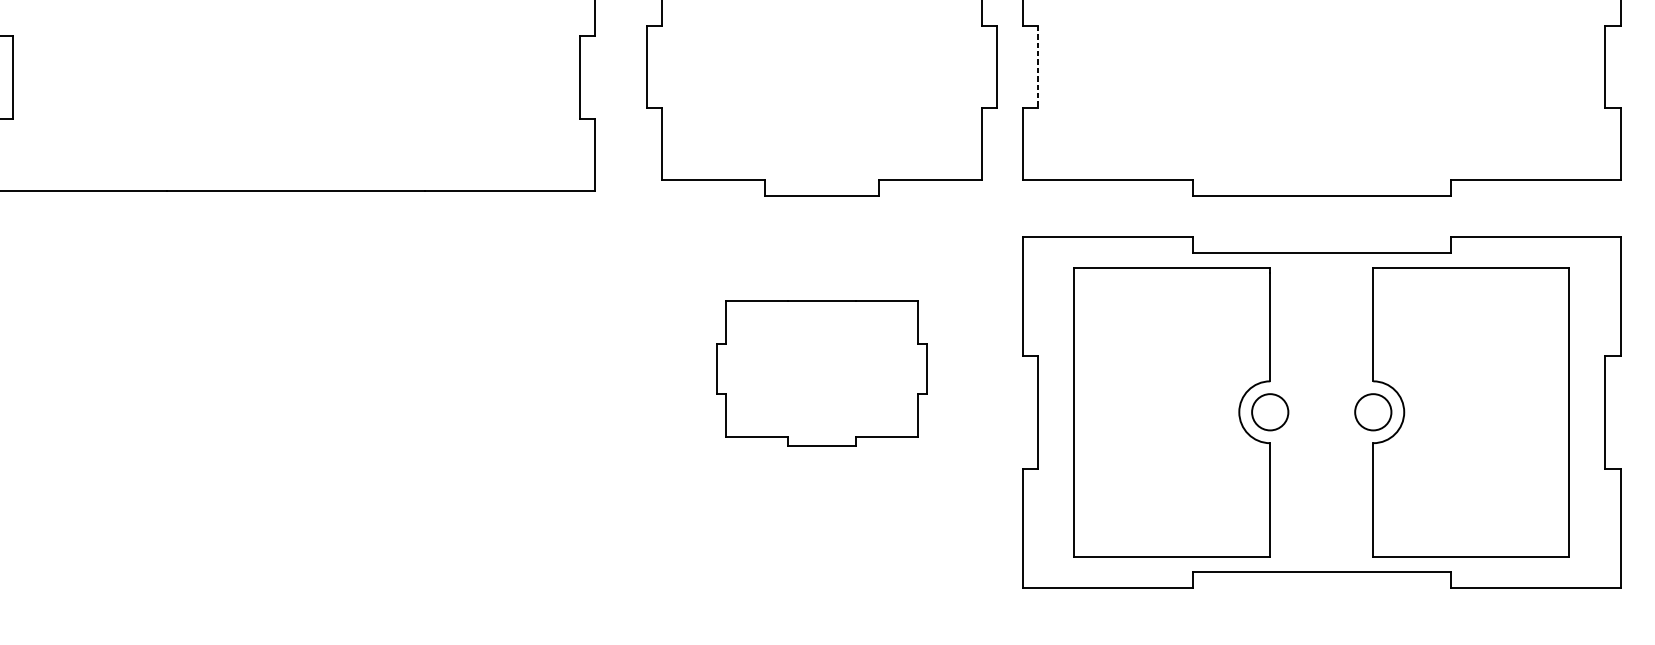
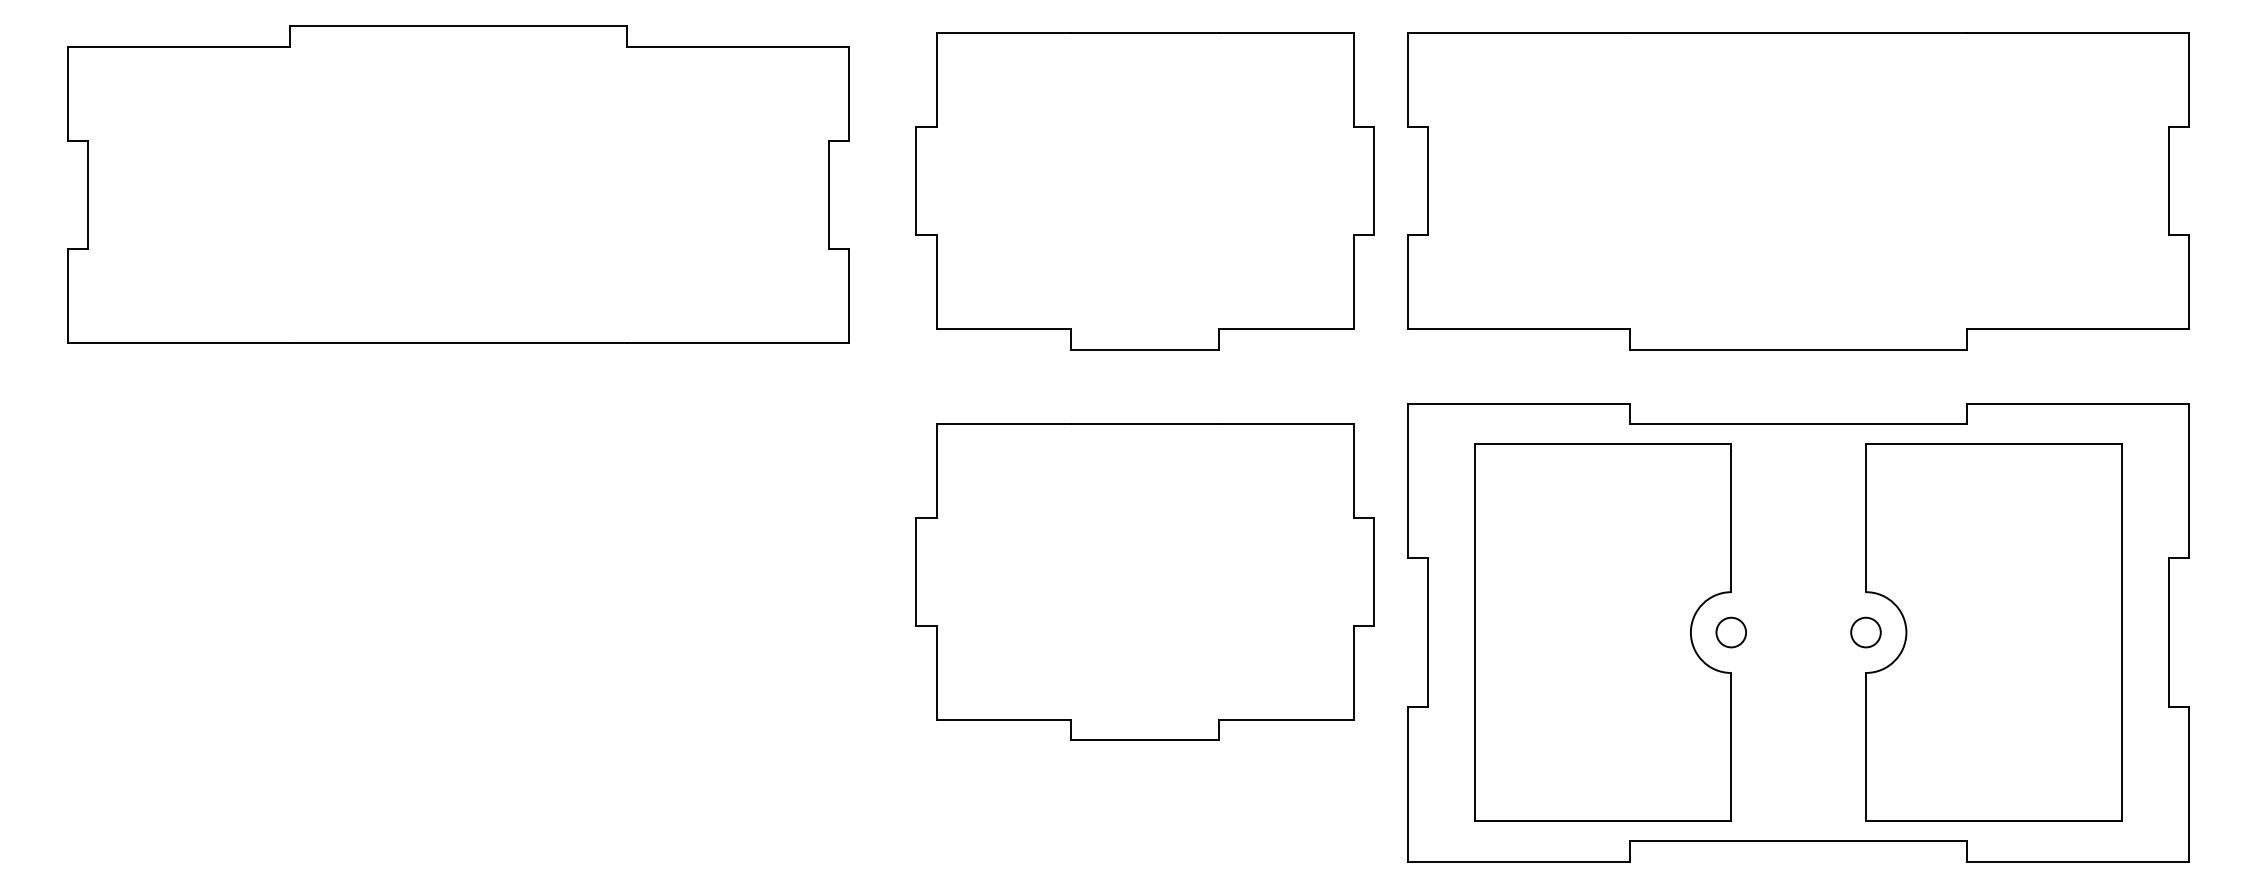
line: (1038, 67) -> (1428, 181), dashed -> solid
part: (821, 373) -> (1144, 581), size x1.67
circle: (1270, 412) -> (1731, 632), size x0.62
circle: (1372, 412) -> (1865, 632), size x0.62

